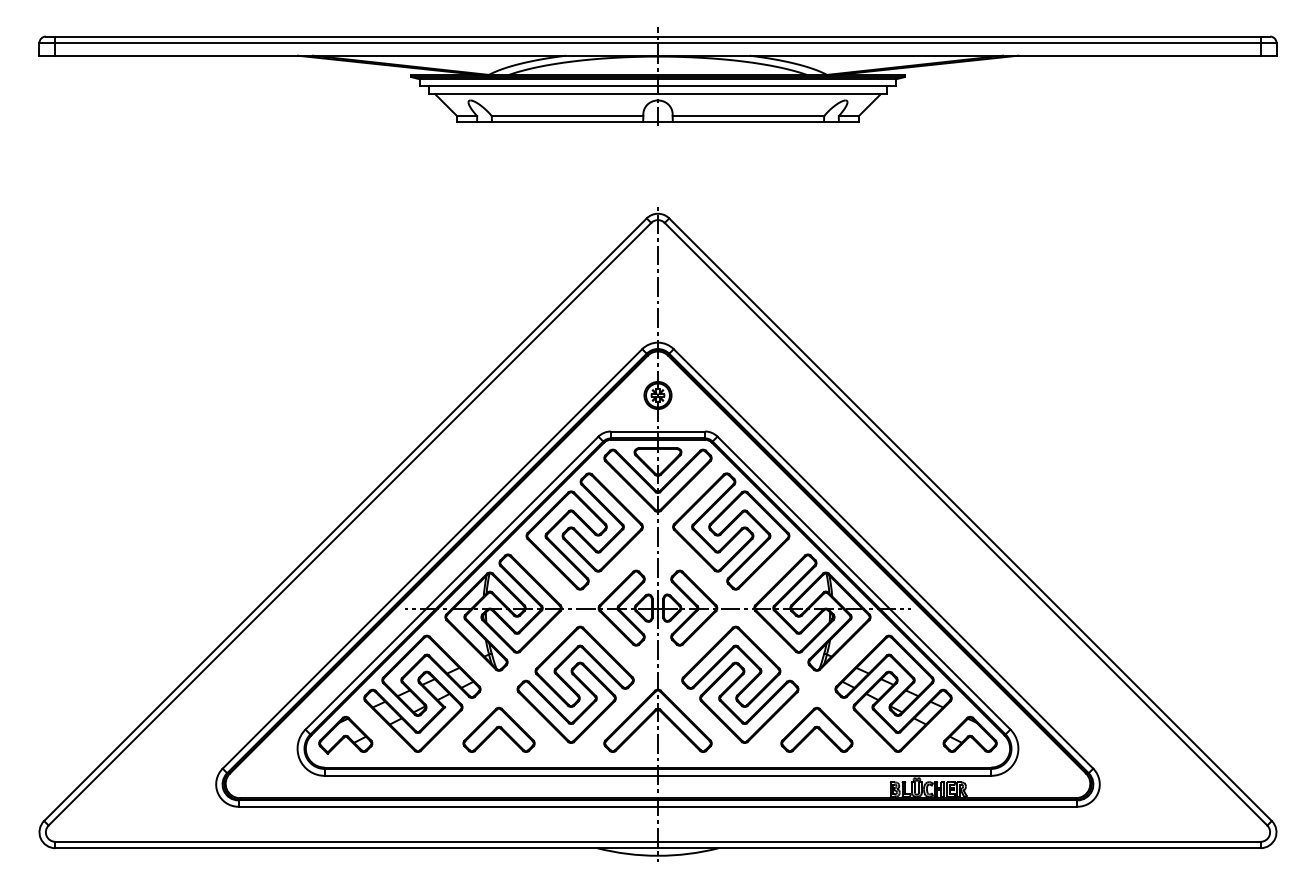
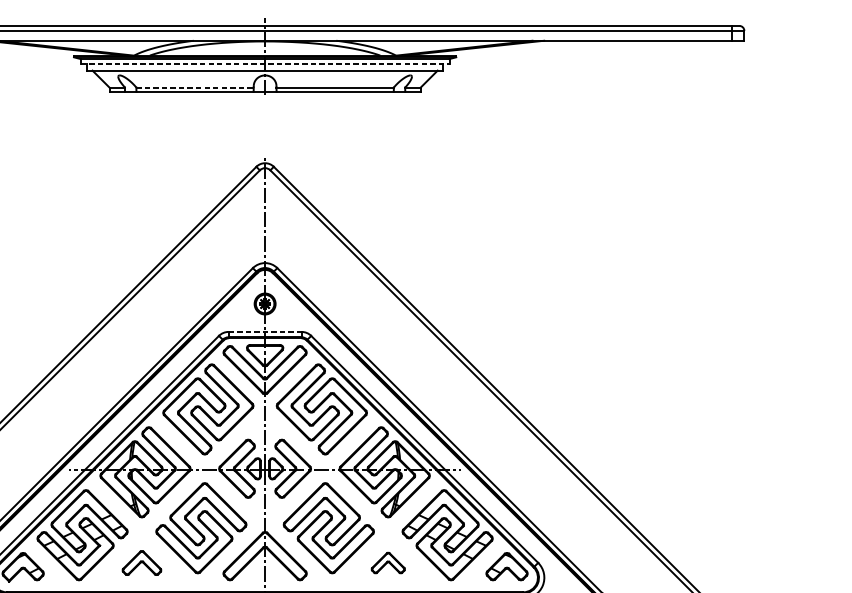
line: (658, 85) -> (265, 63), solid -> dashed
line: (567, 116) -> (195, 87), solid -> dashed
line: (658, 431) -> (265, 331), solid -> dashed
part: (498, 729) -> (141, 562), size x0.7
part: (816, 729) -> (387, 562), size x0.6

